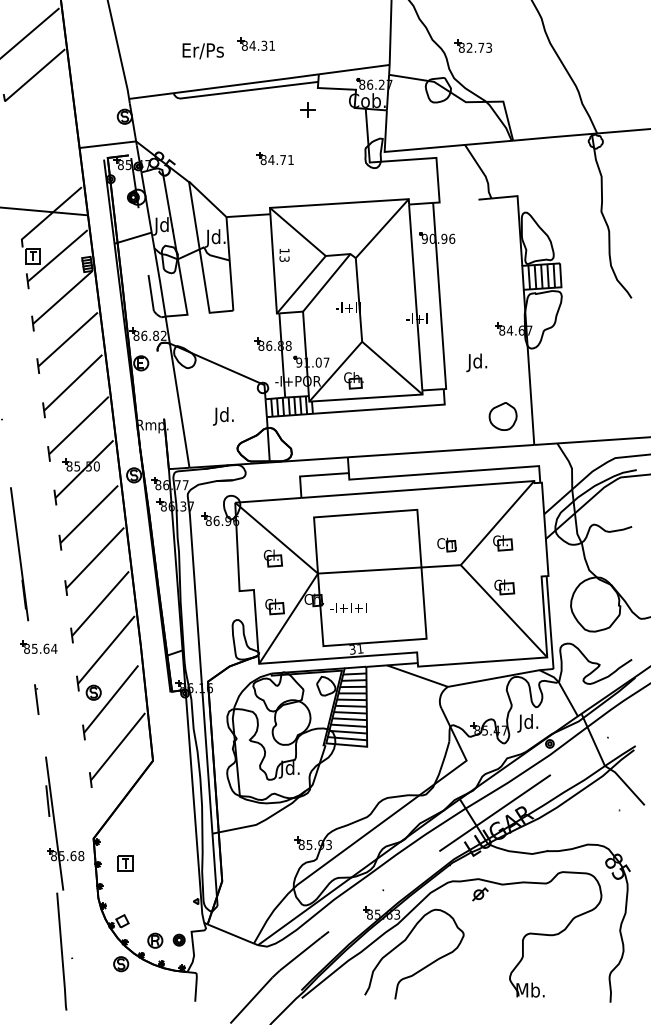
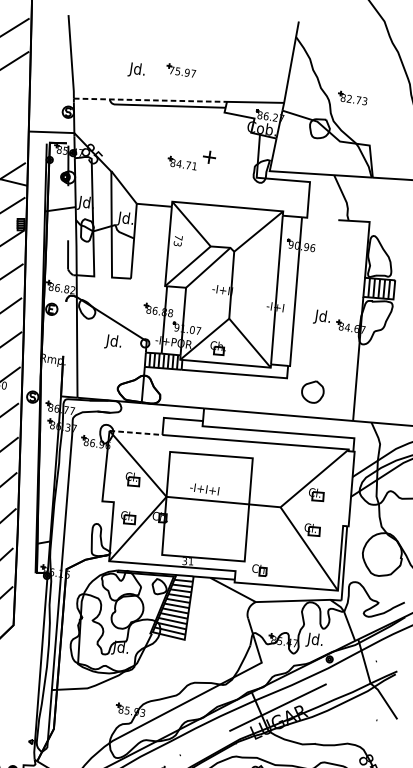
text: (258, 45) -> (182, 71), 84.31 -> 75.97
text: (202, 51) -> (137, 69), Er/Ps -> Jd.
line: (225, 86) -> (151, 100), solid -> dashed
part: (307, 109) -> (209, 156), moved
text: (284, 251) -> (178, 237), 13 -> 73
text: (476, 362) -> (322, 317), moved
text: (223, 416) -> (113, 342), moved
part: (502, 416) -> (312, 391), moved
line: (268, 500) -> (136, 433), solid -> dashed
part: (446, 544) -> (259, 569), moved
text: (348, 607) -> (204, 488), moved

